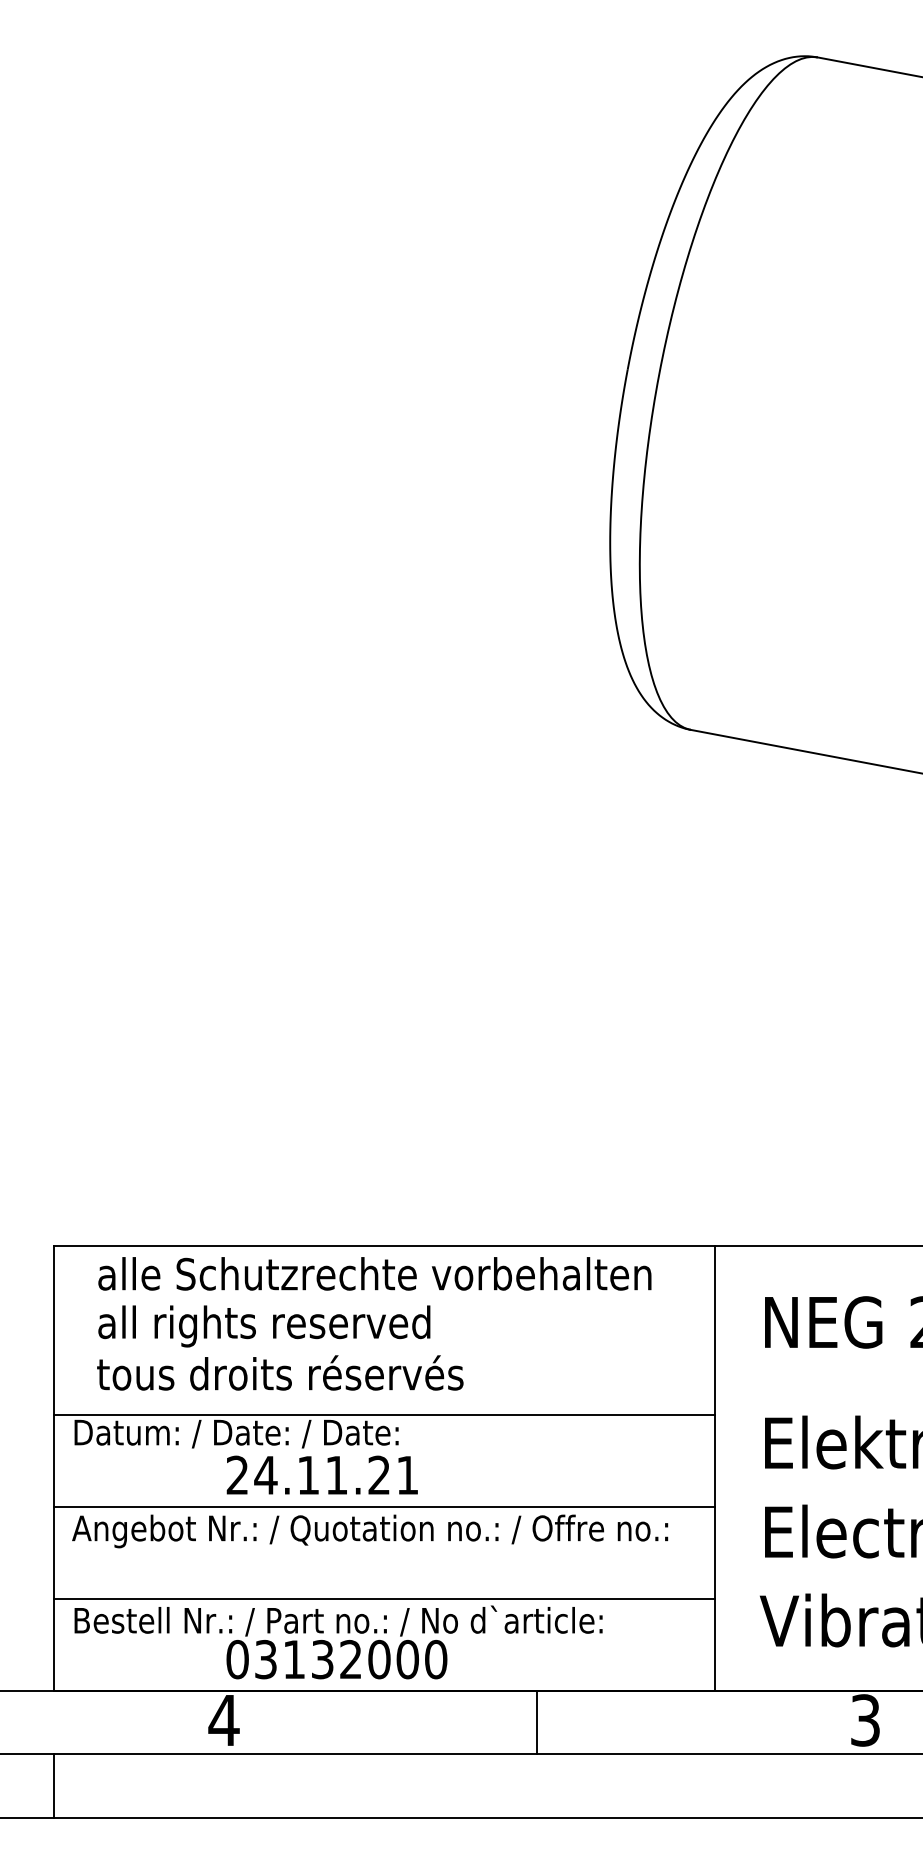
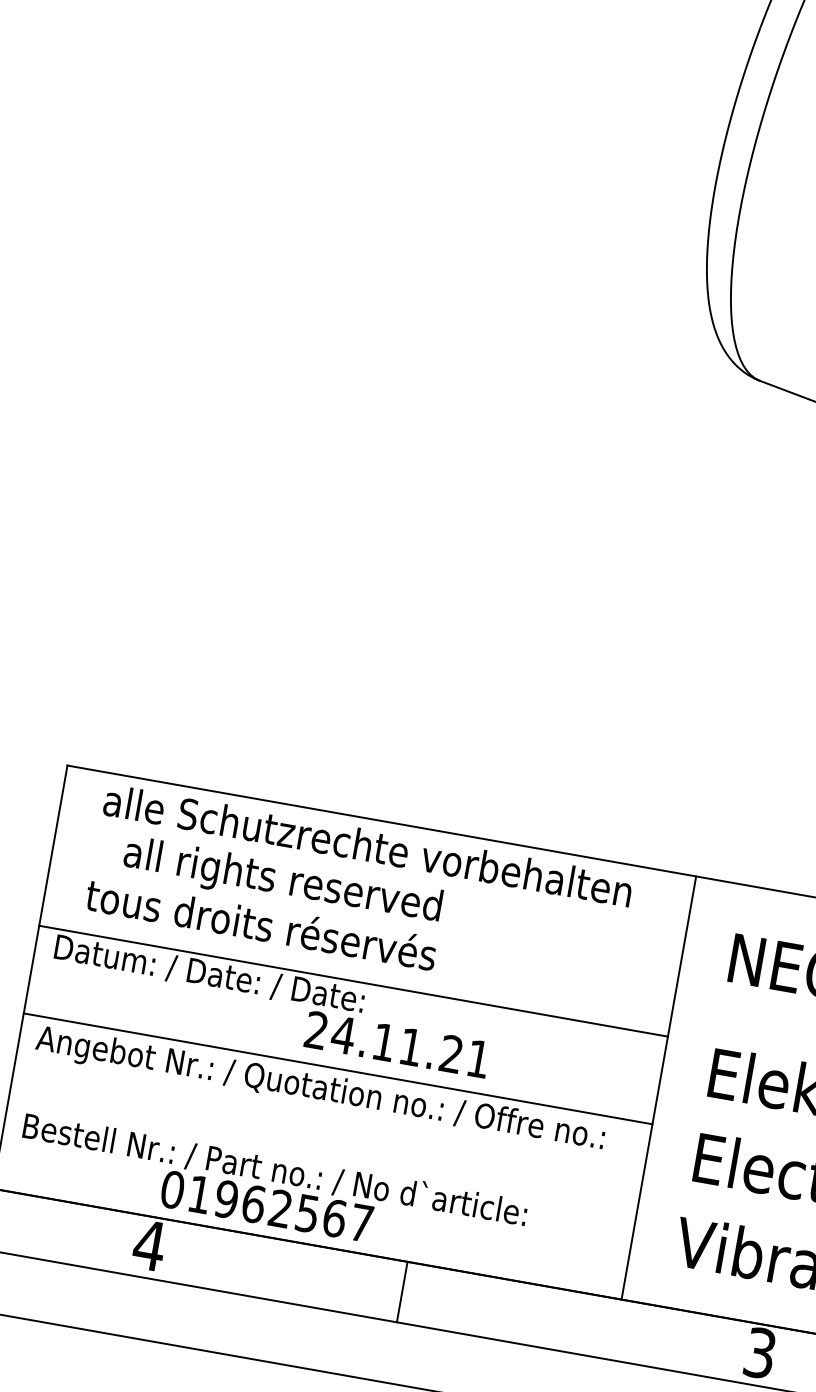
text: (264, 1326) -> (282, 882), moved
text: (321, 1474) -> (396, 1043), moved
line: (384, 1598) -> (322, 1156), removed
text: (351, 1659) -> (281, 1208), 03132000 -> 01962567
line: (536, 1722) -> (401, 1292), moved

